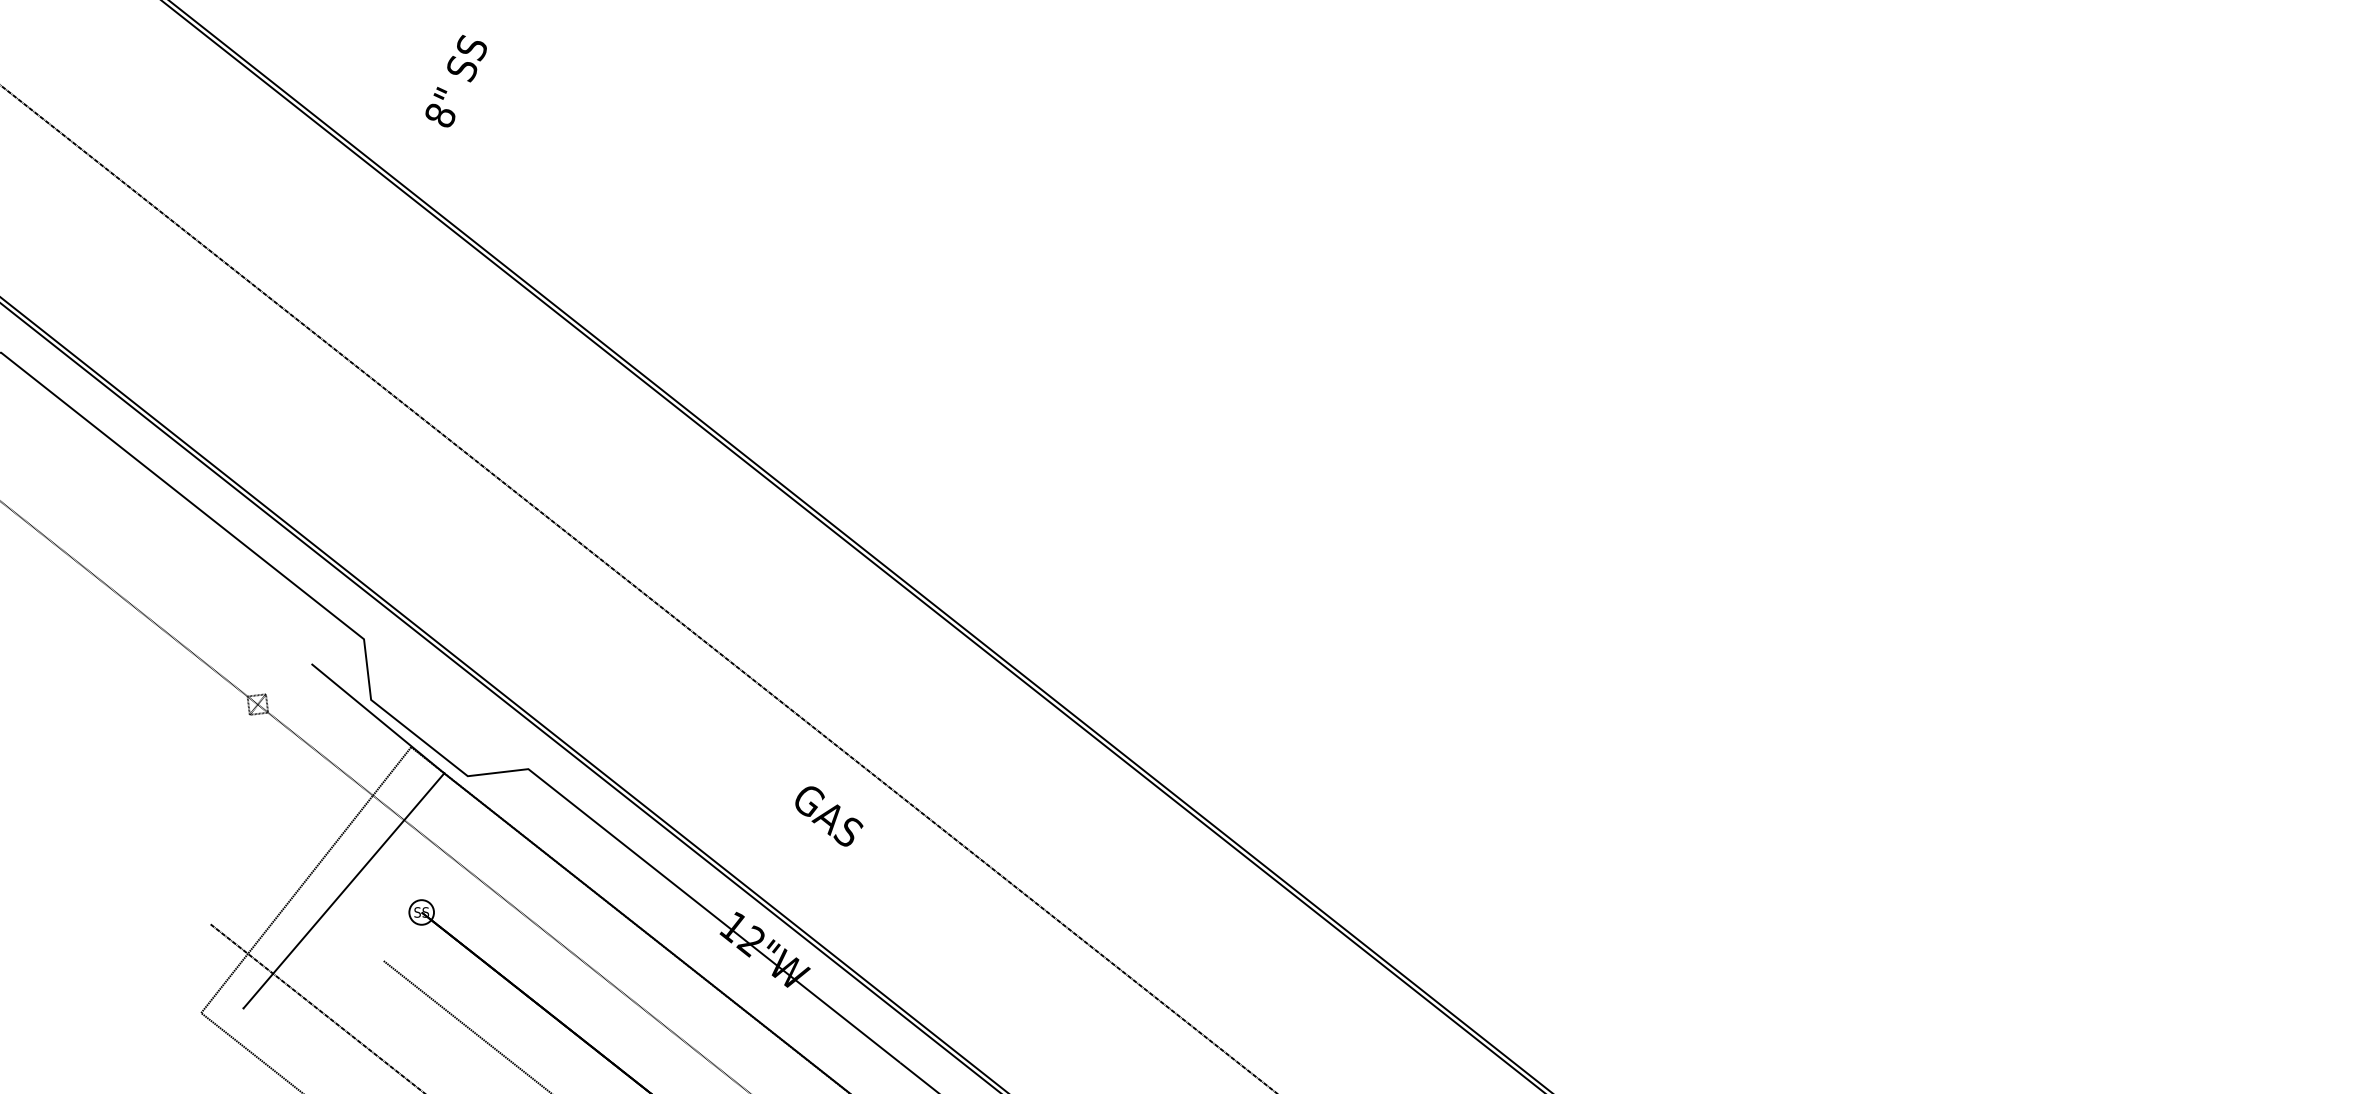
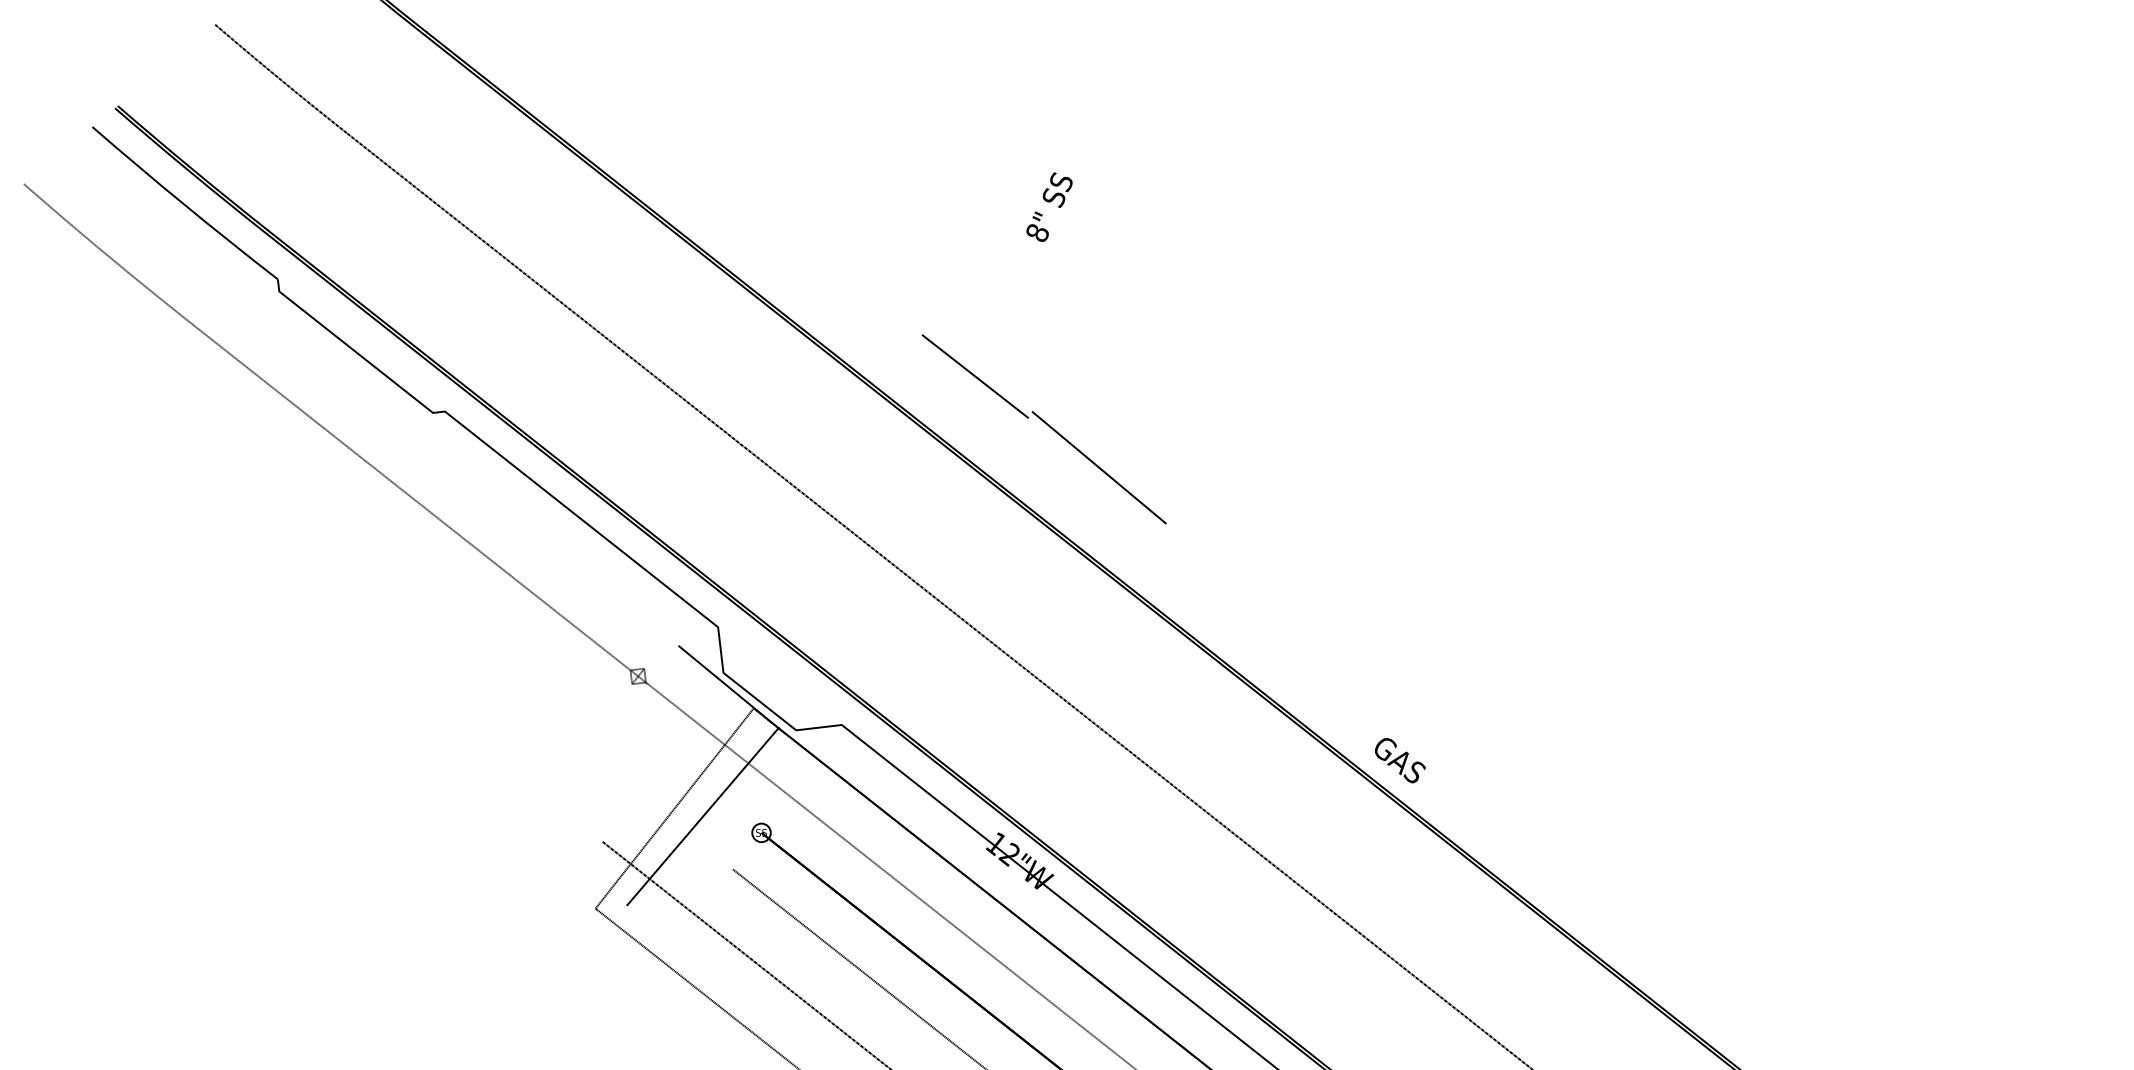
text: (456, 80) -> (1049, 206), moved
line: (704, 306) -> (974, 376), added
line: (869, 427) -> (1098, 467), added
text: (828, 816) -> (1399, 760), moved

